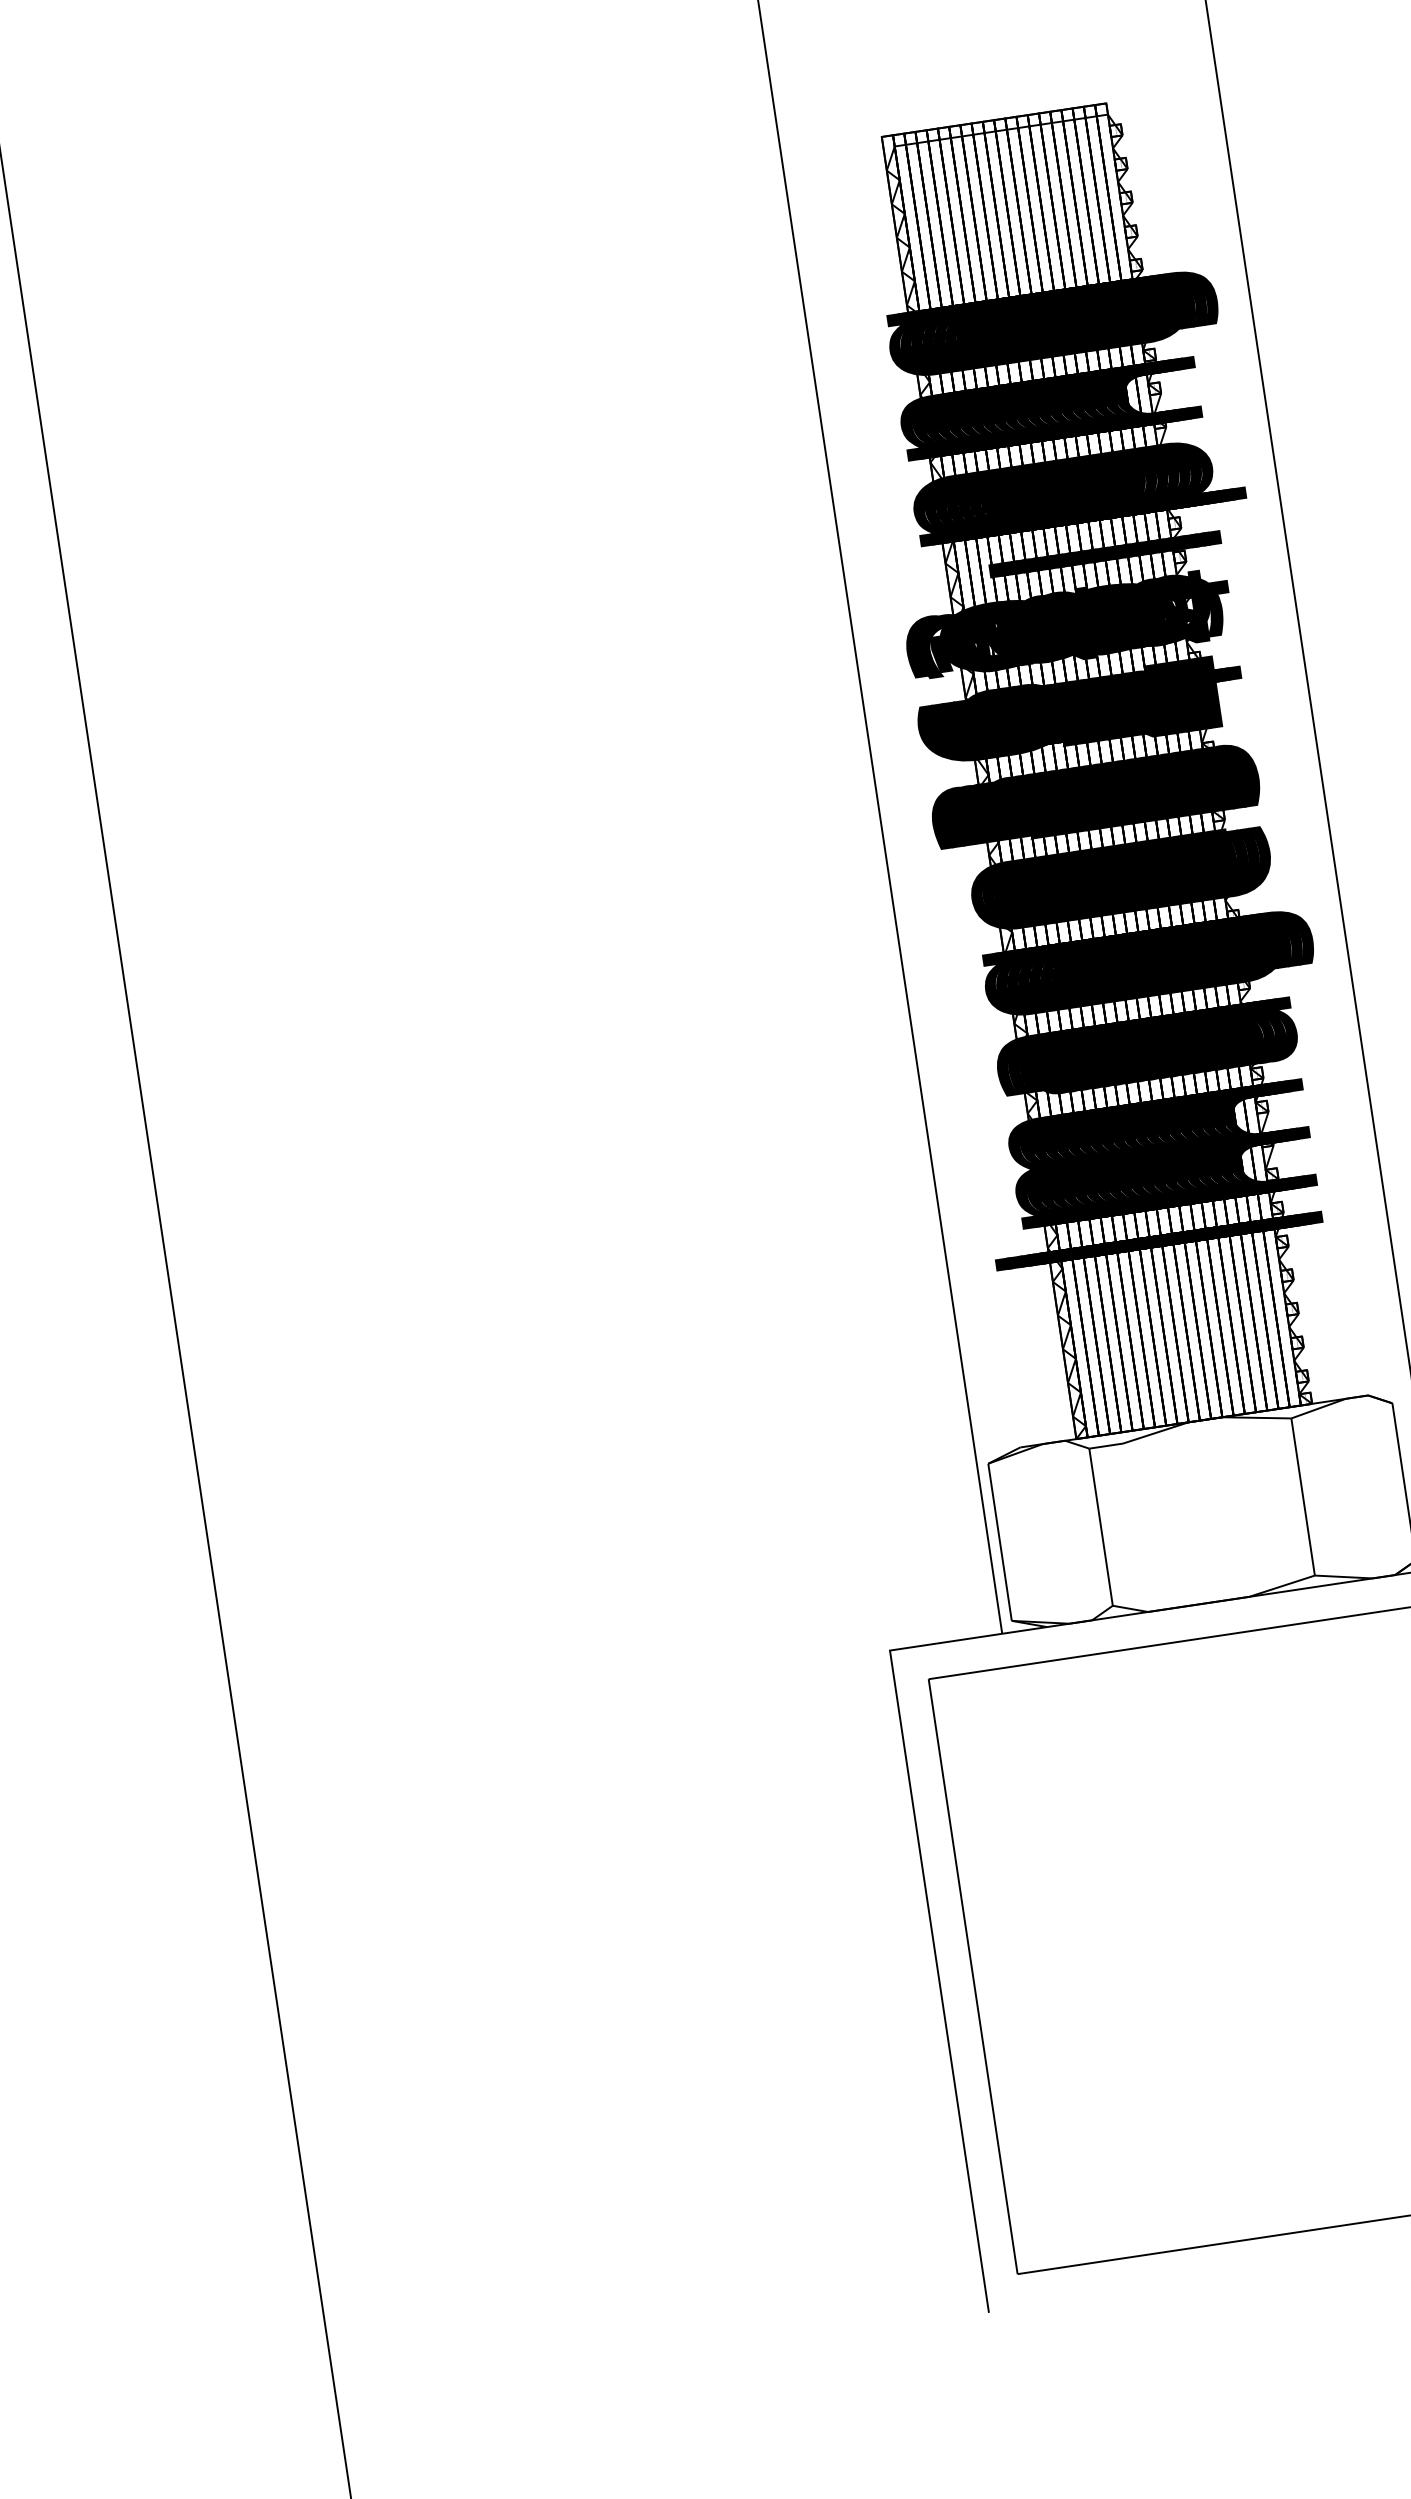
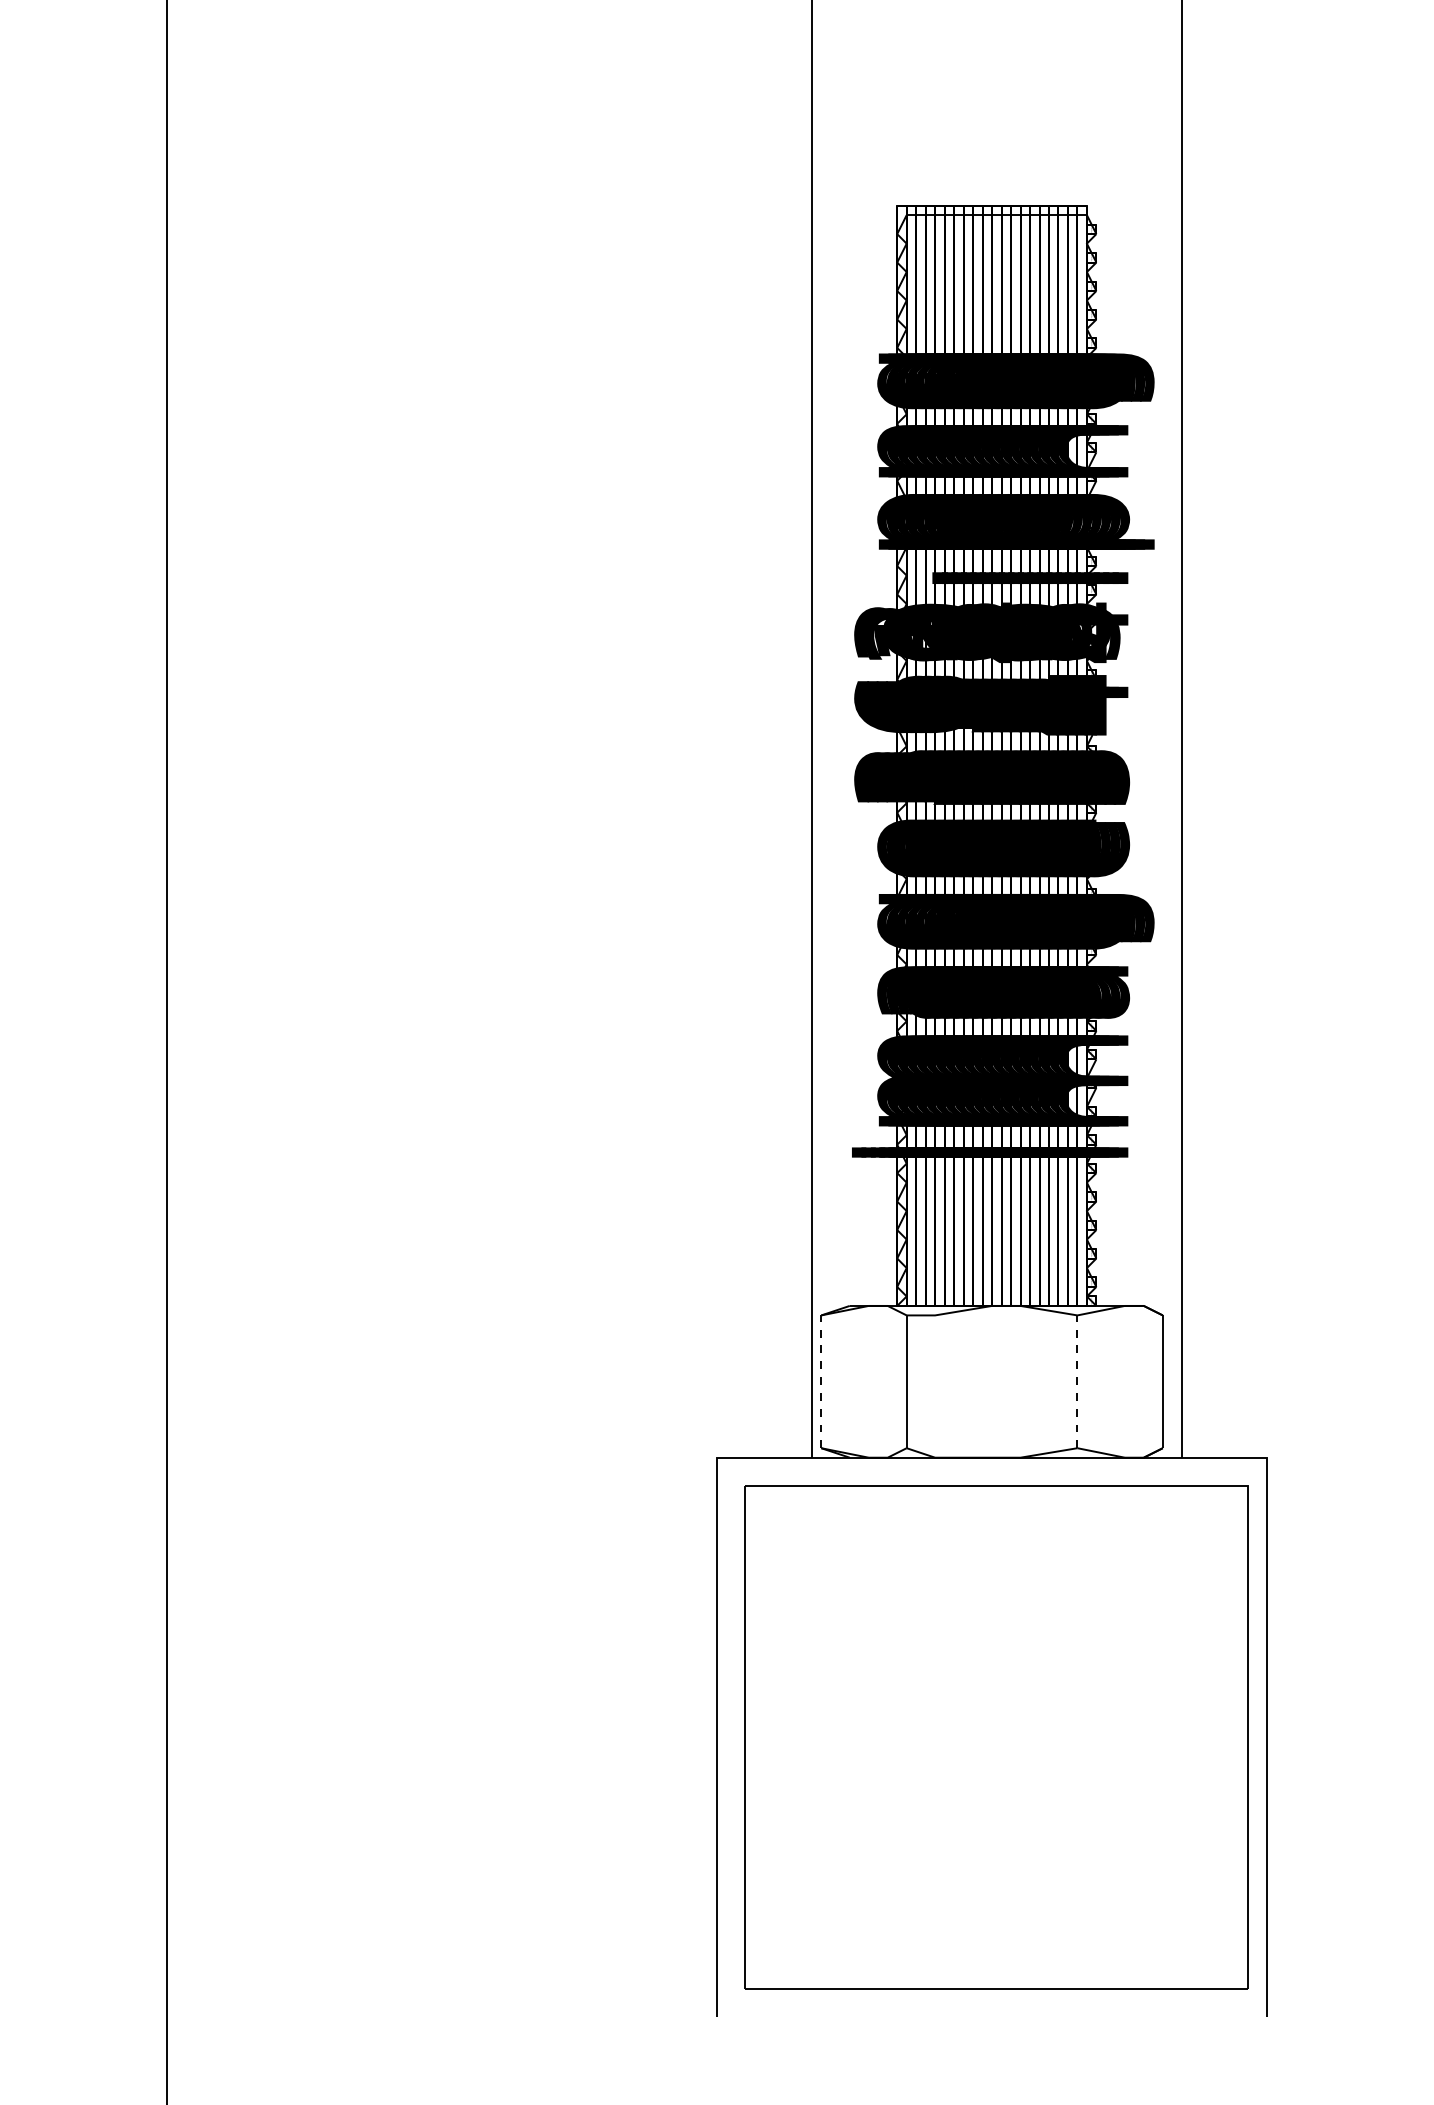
line: (1303, 1496) -> (1077, 1381), solid -> dashed
line: (1000, 1541) -> (821, 1381), solid -> dashed

